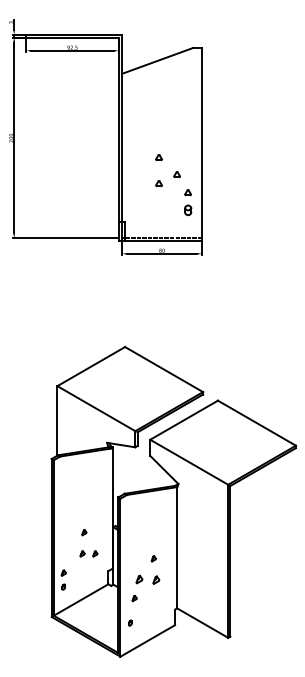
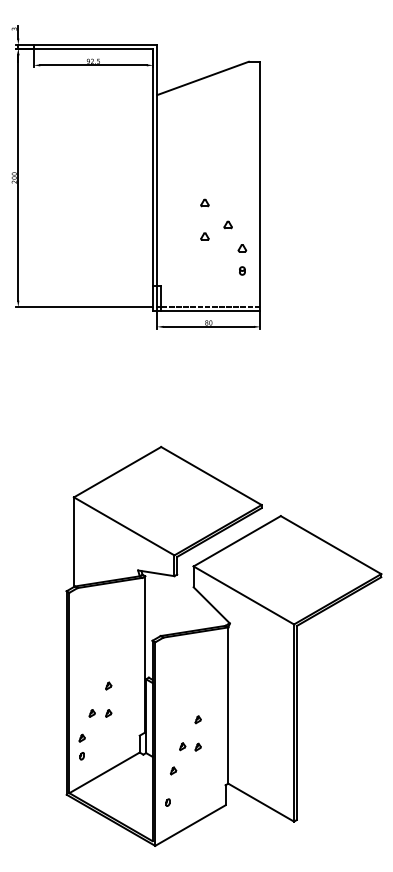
part: (187, 210) -> (241, 271), size x0.62
part: (88, 553) -> (99, 712), moved
part: (147, 579) -> (190, 746), size x0.71

